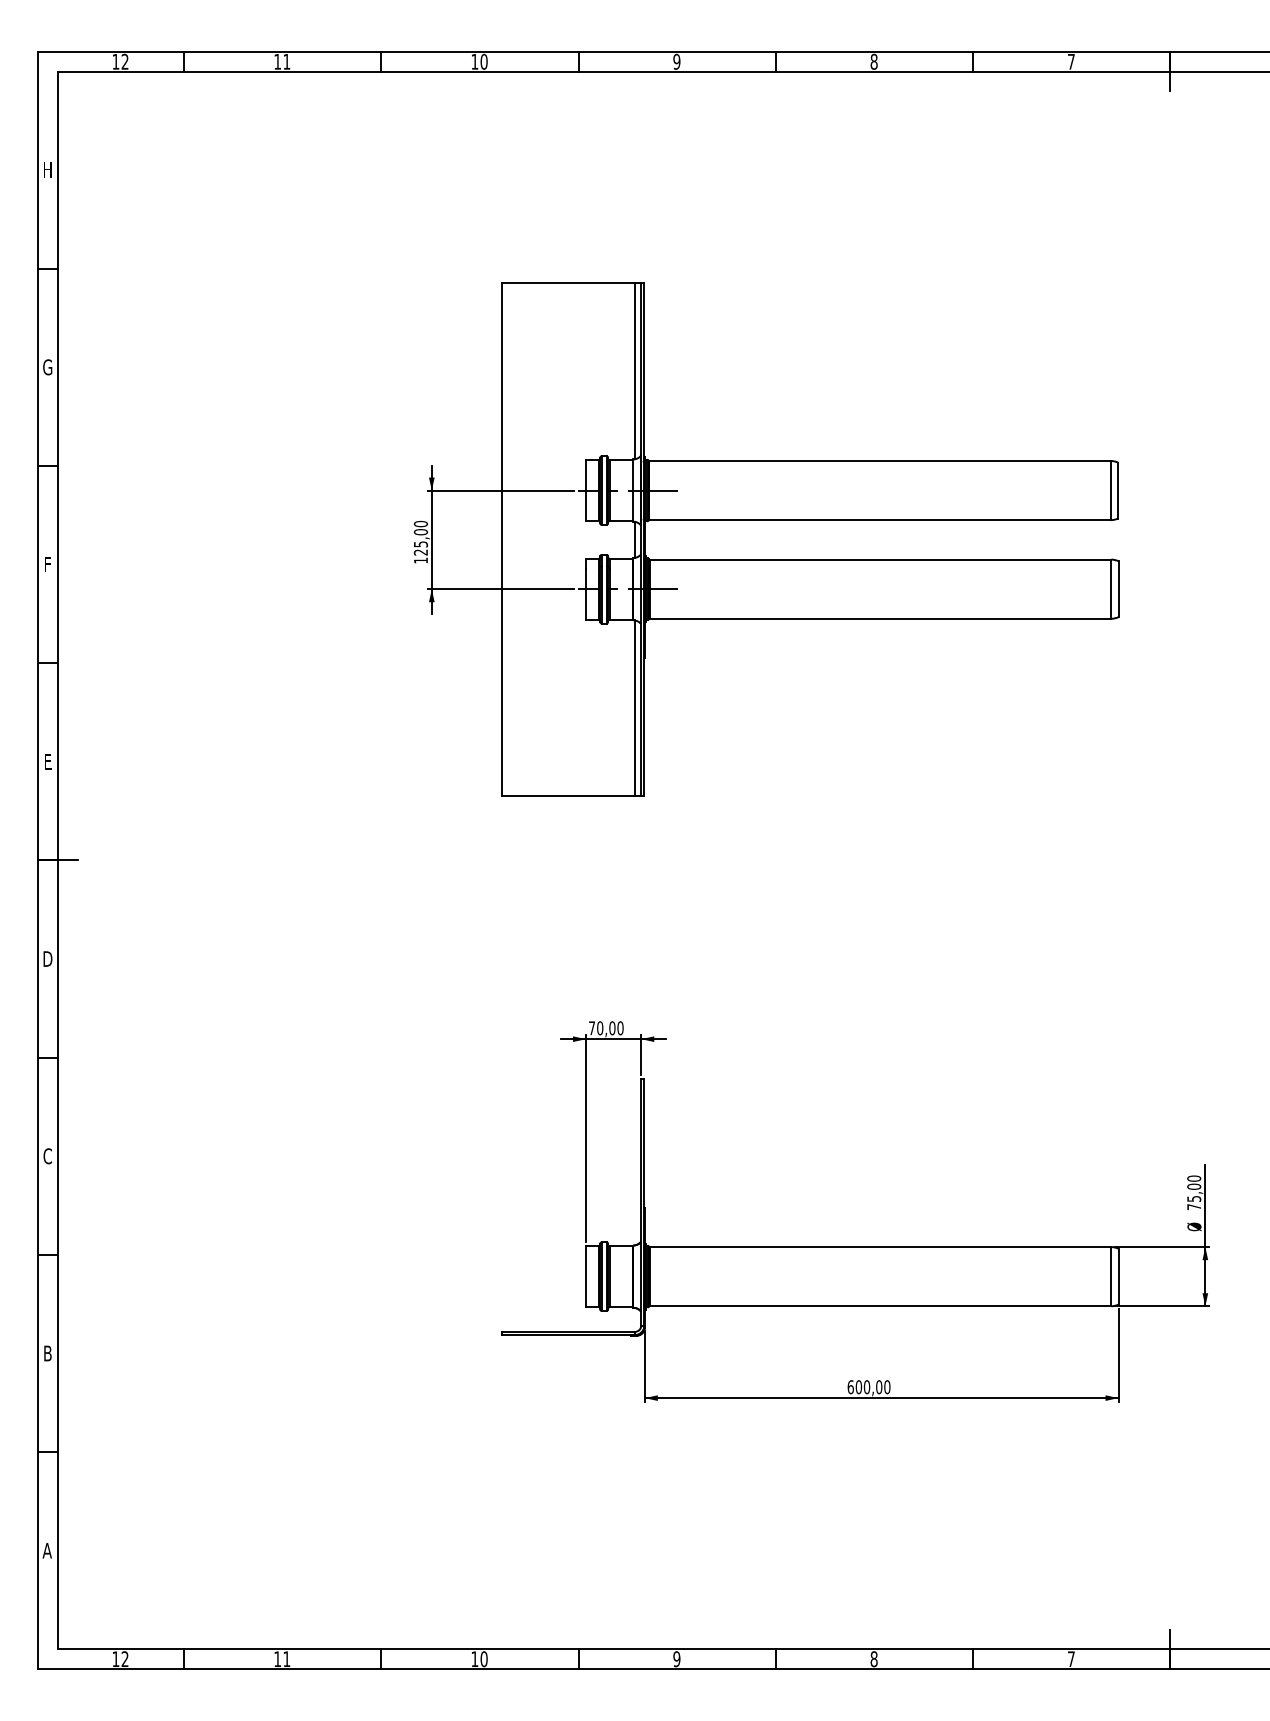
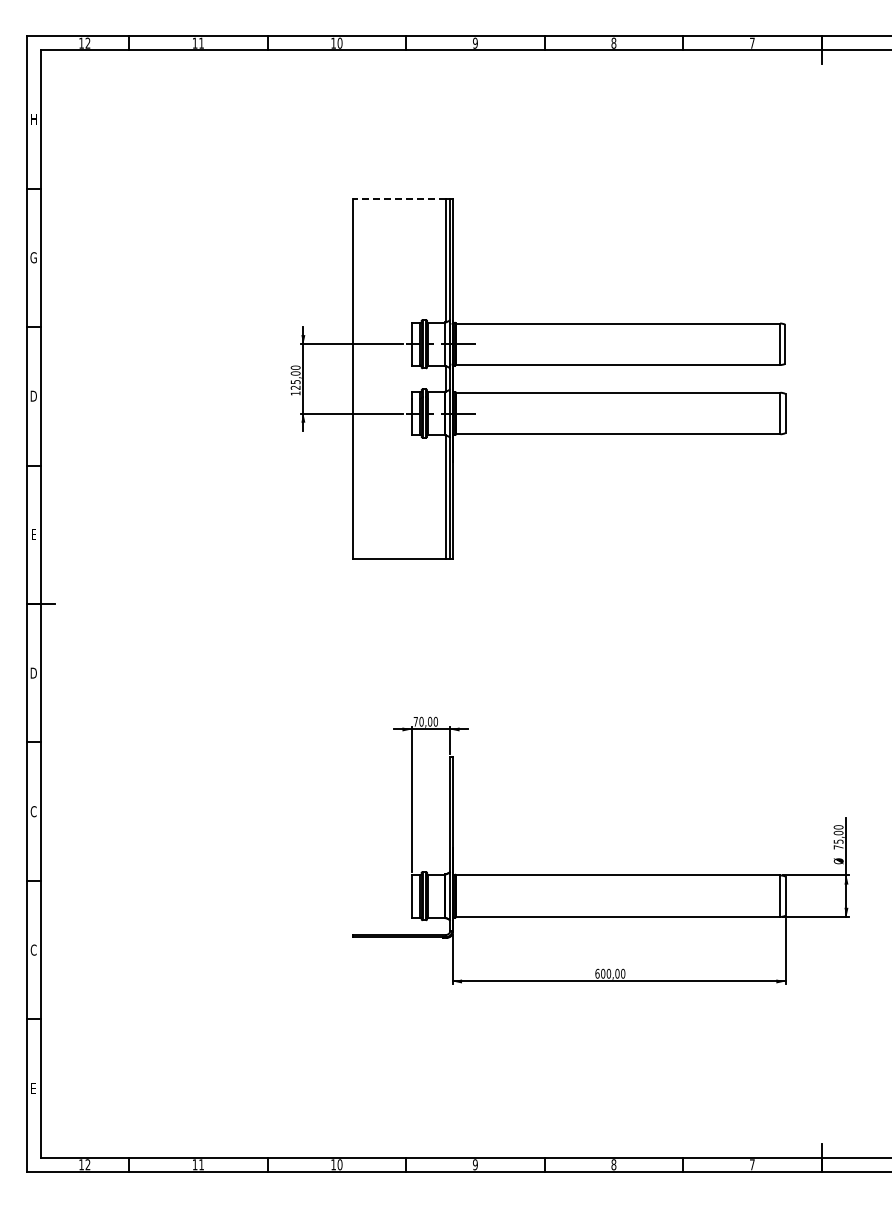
line: (568, 282) -> (399, 198), solid -> dashed
text: (47, 563) -> (33, 395), F -> D
text: (47, 1352) -> (33, 949), B -> C
text: (47, 1550) -> (33, 1088), A -> E

